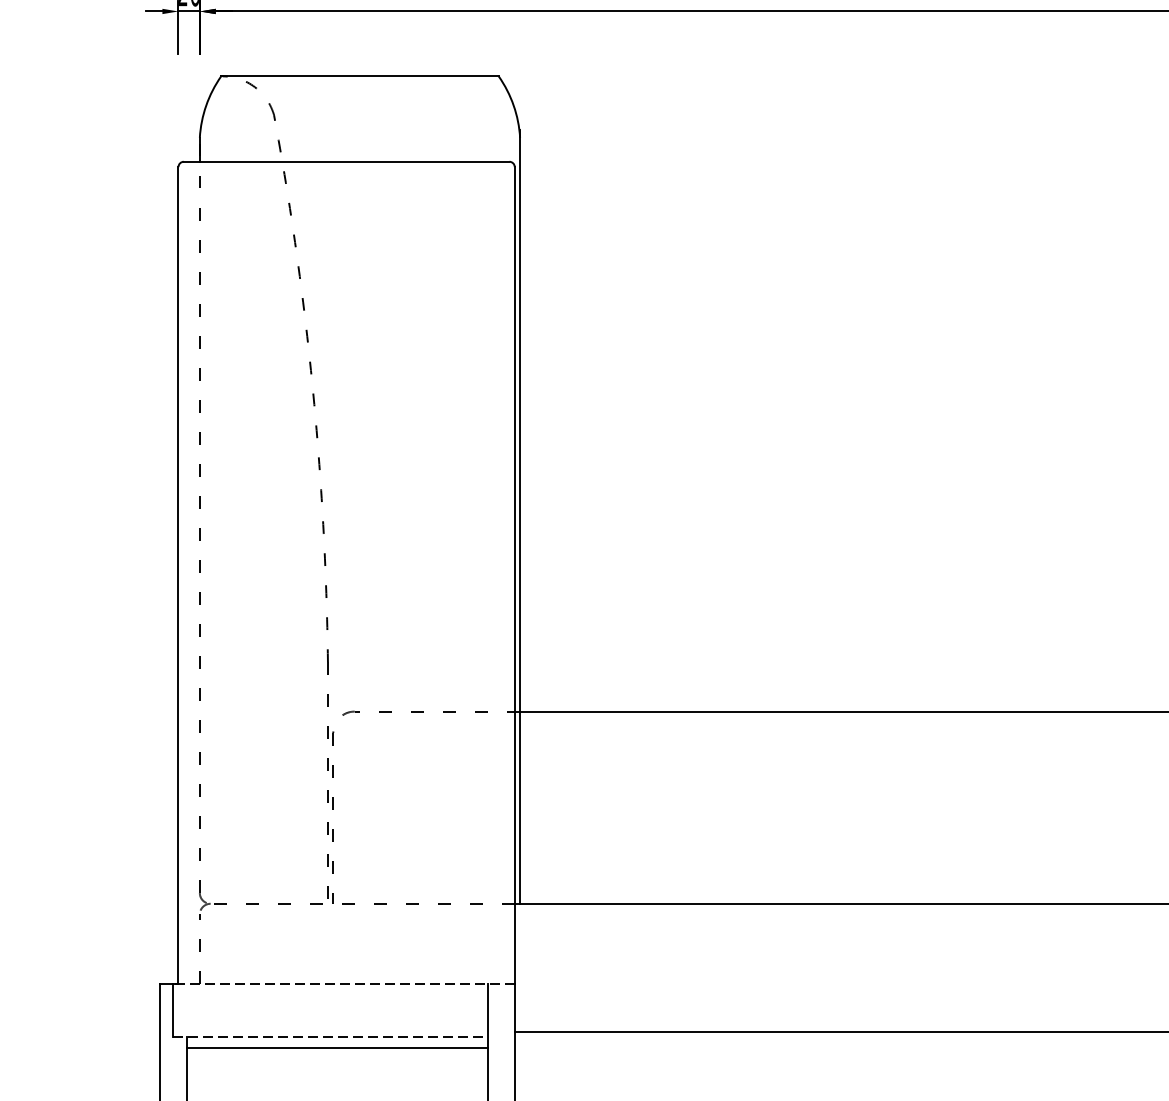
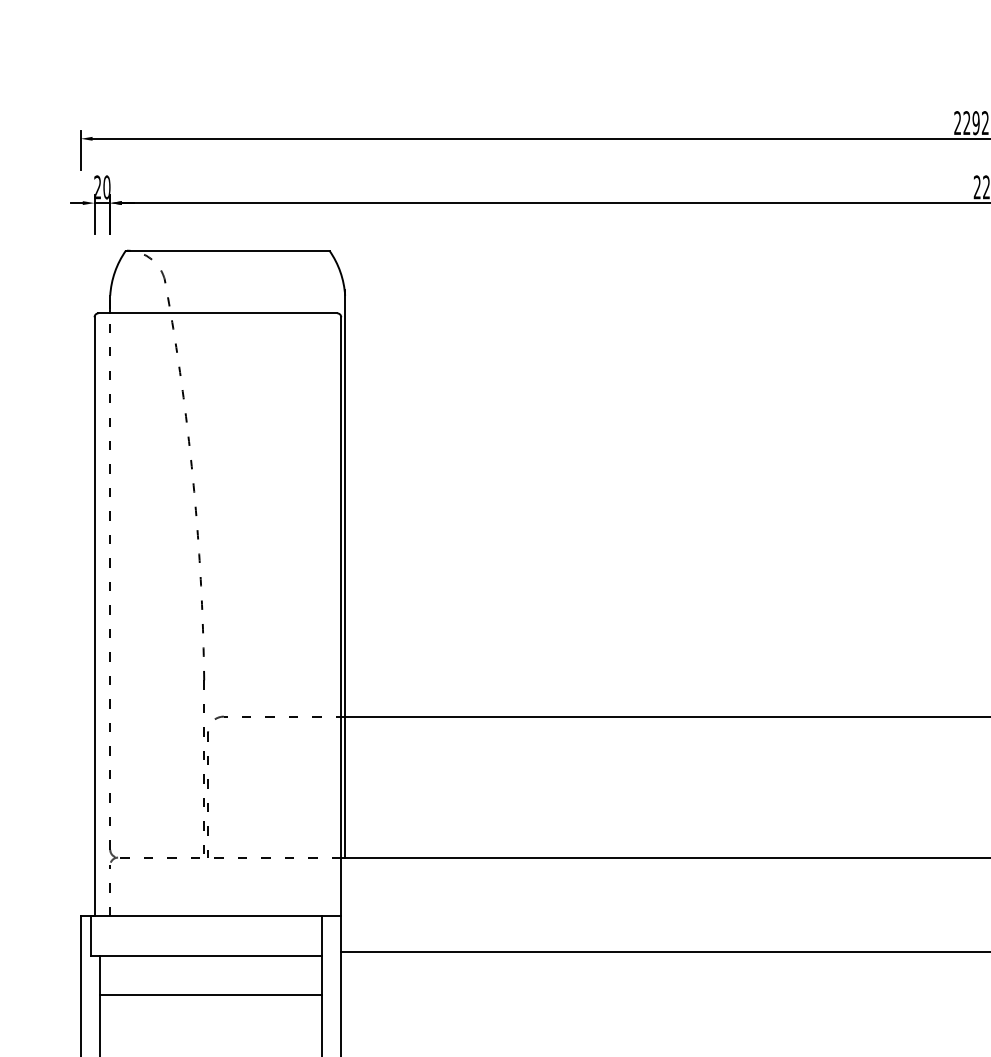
line: (343, 984) -> (215, 916), dashed -> solid
line: (331, 1037) -> (206, 955), dashed -> solid
line: (336, 1048) -> (210, 994), moved

